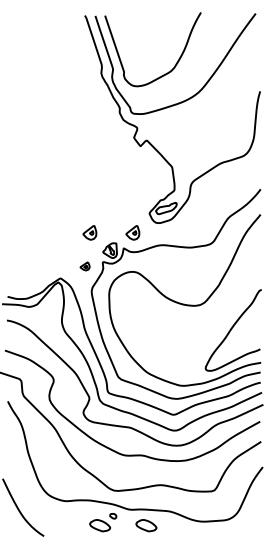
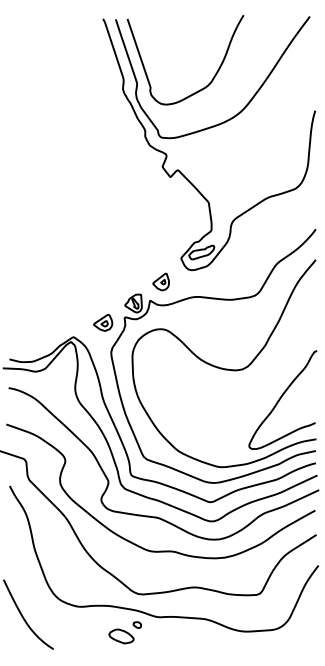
part: (89, 232) -> (108, 281), removed
part: (85, 266) -> (103, 322), size x1.67
part: (146, 525) -> (177, 636), removed

